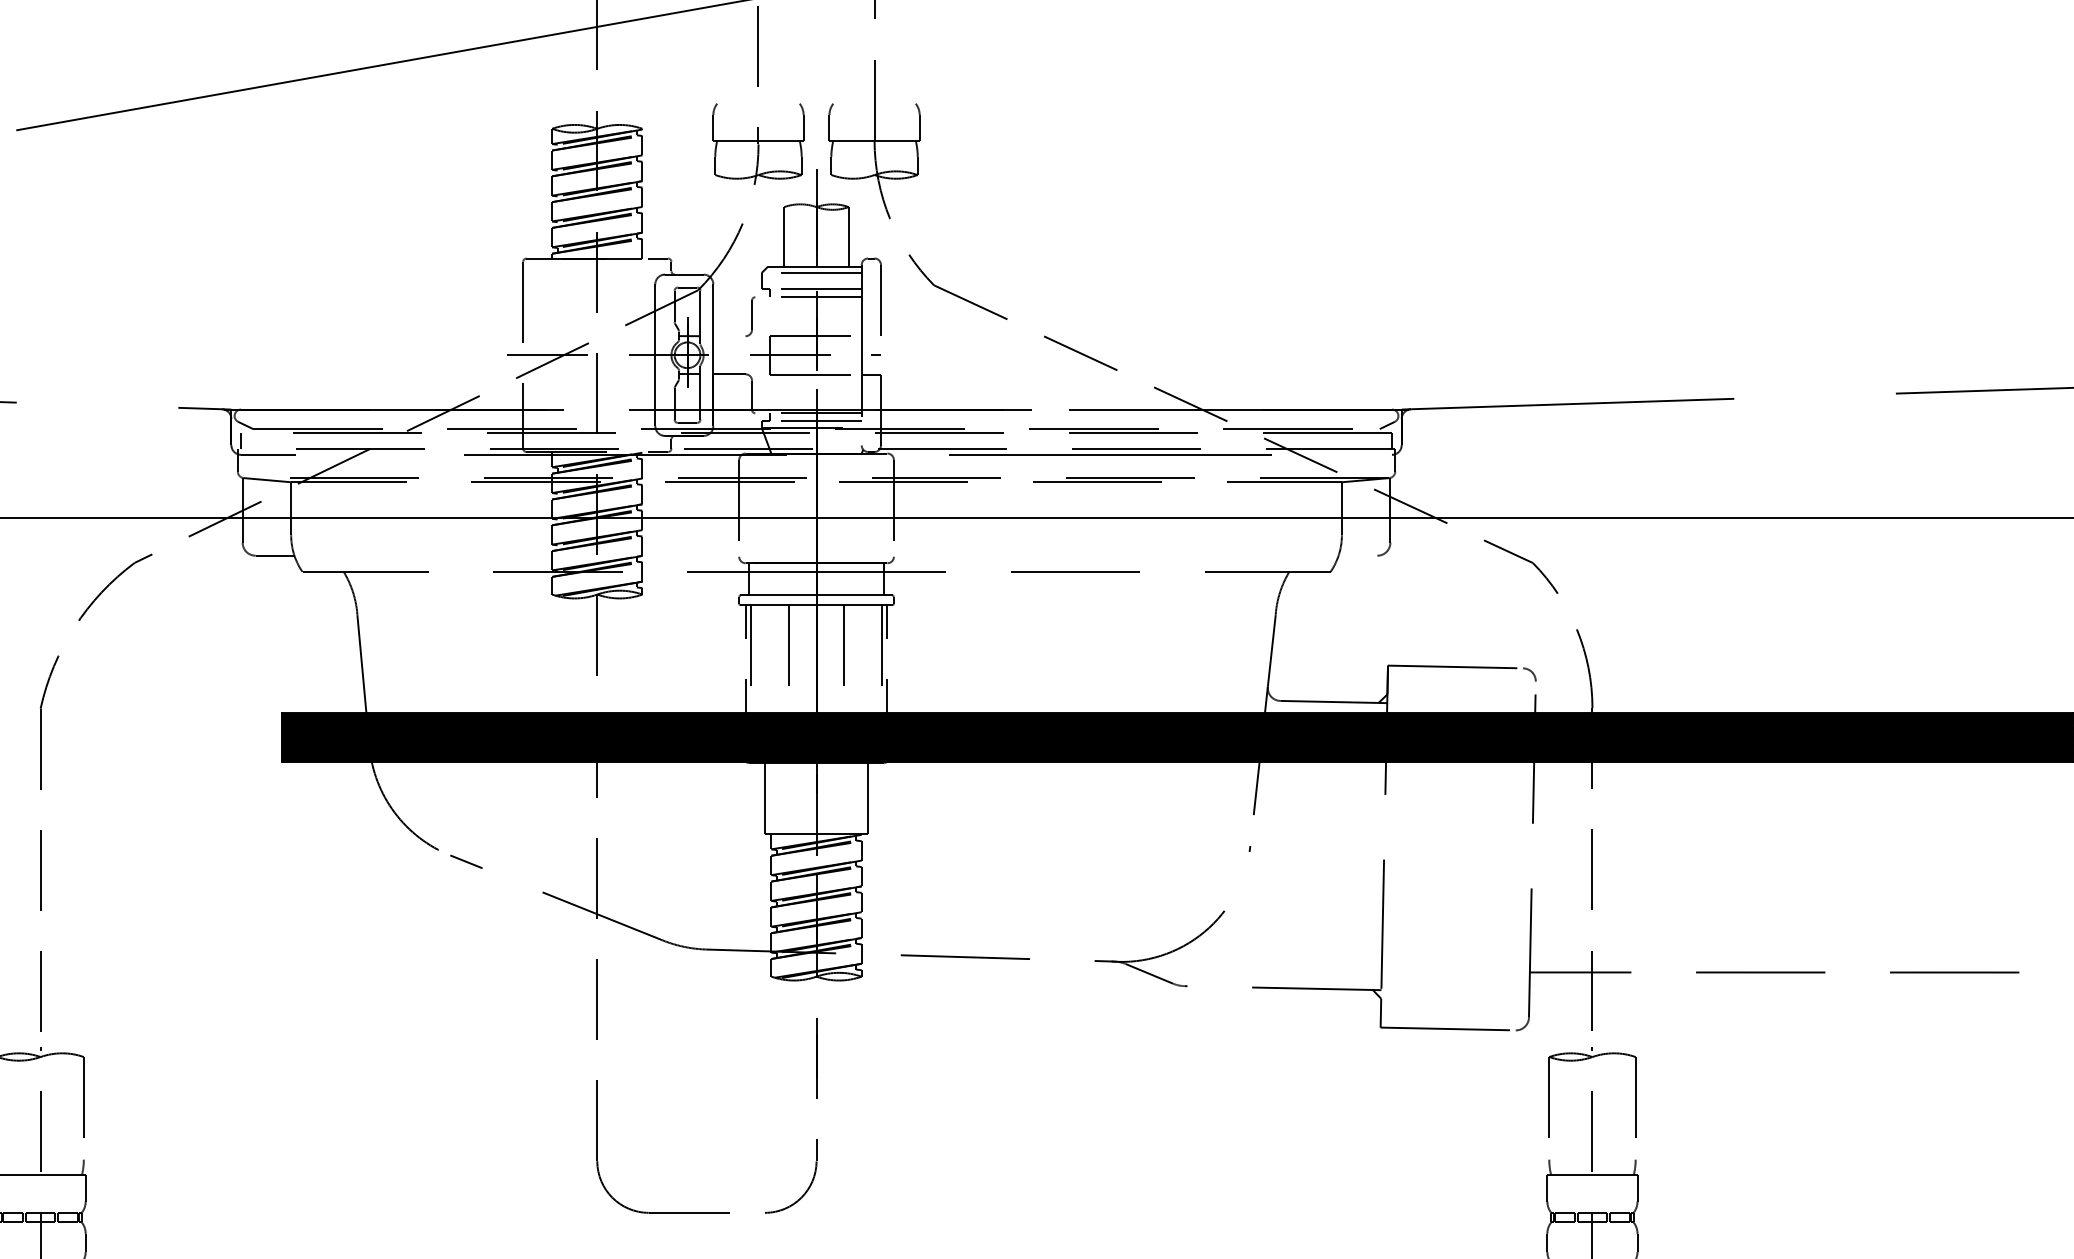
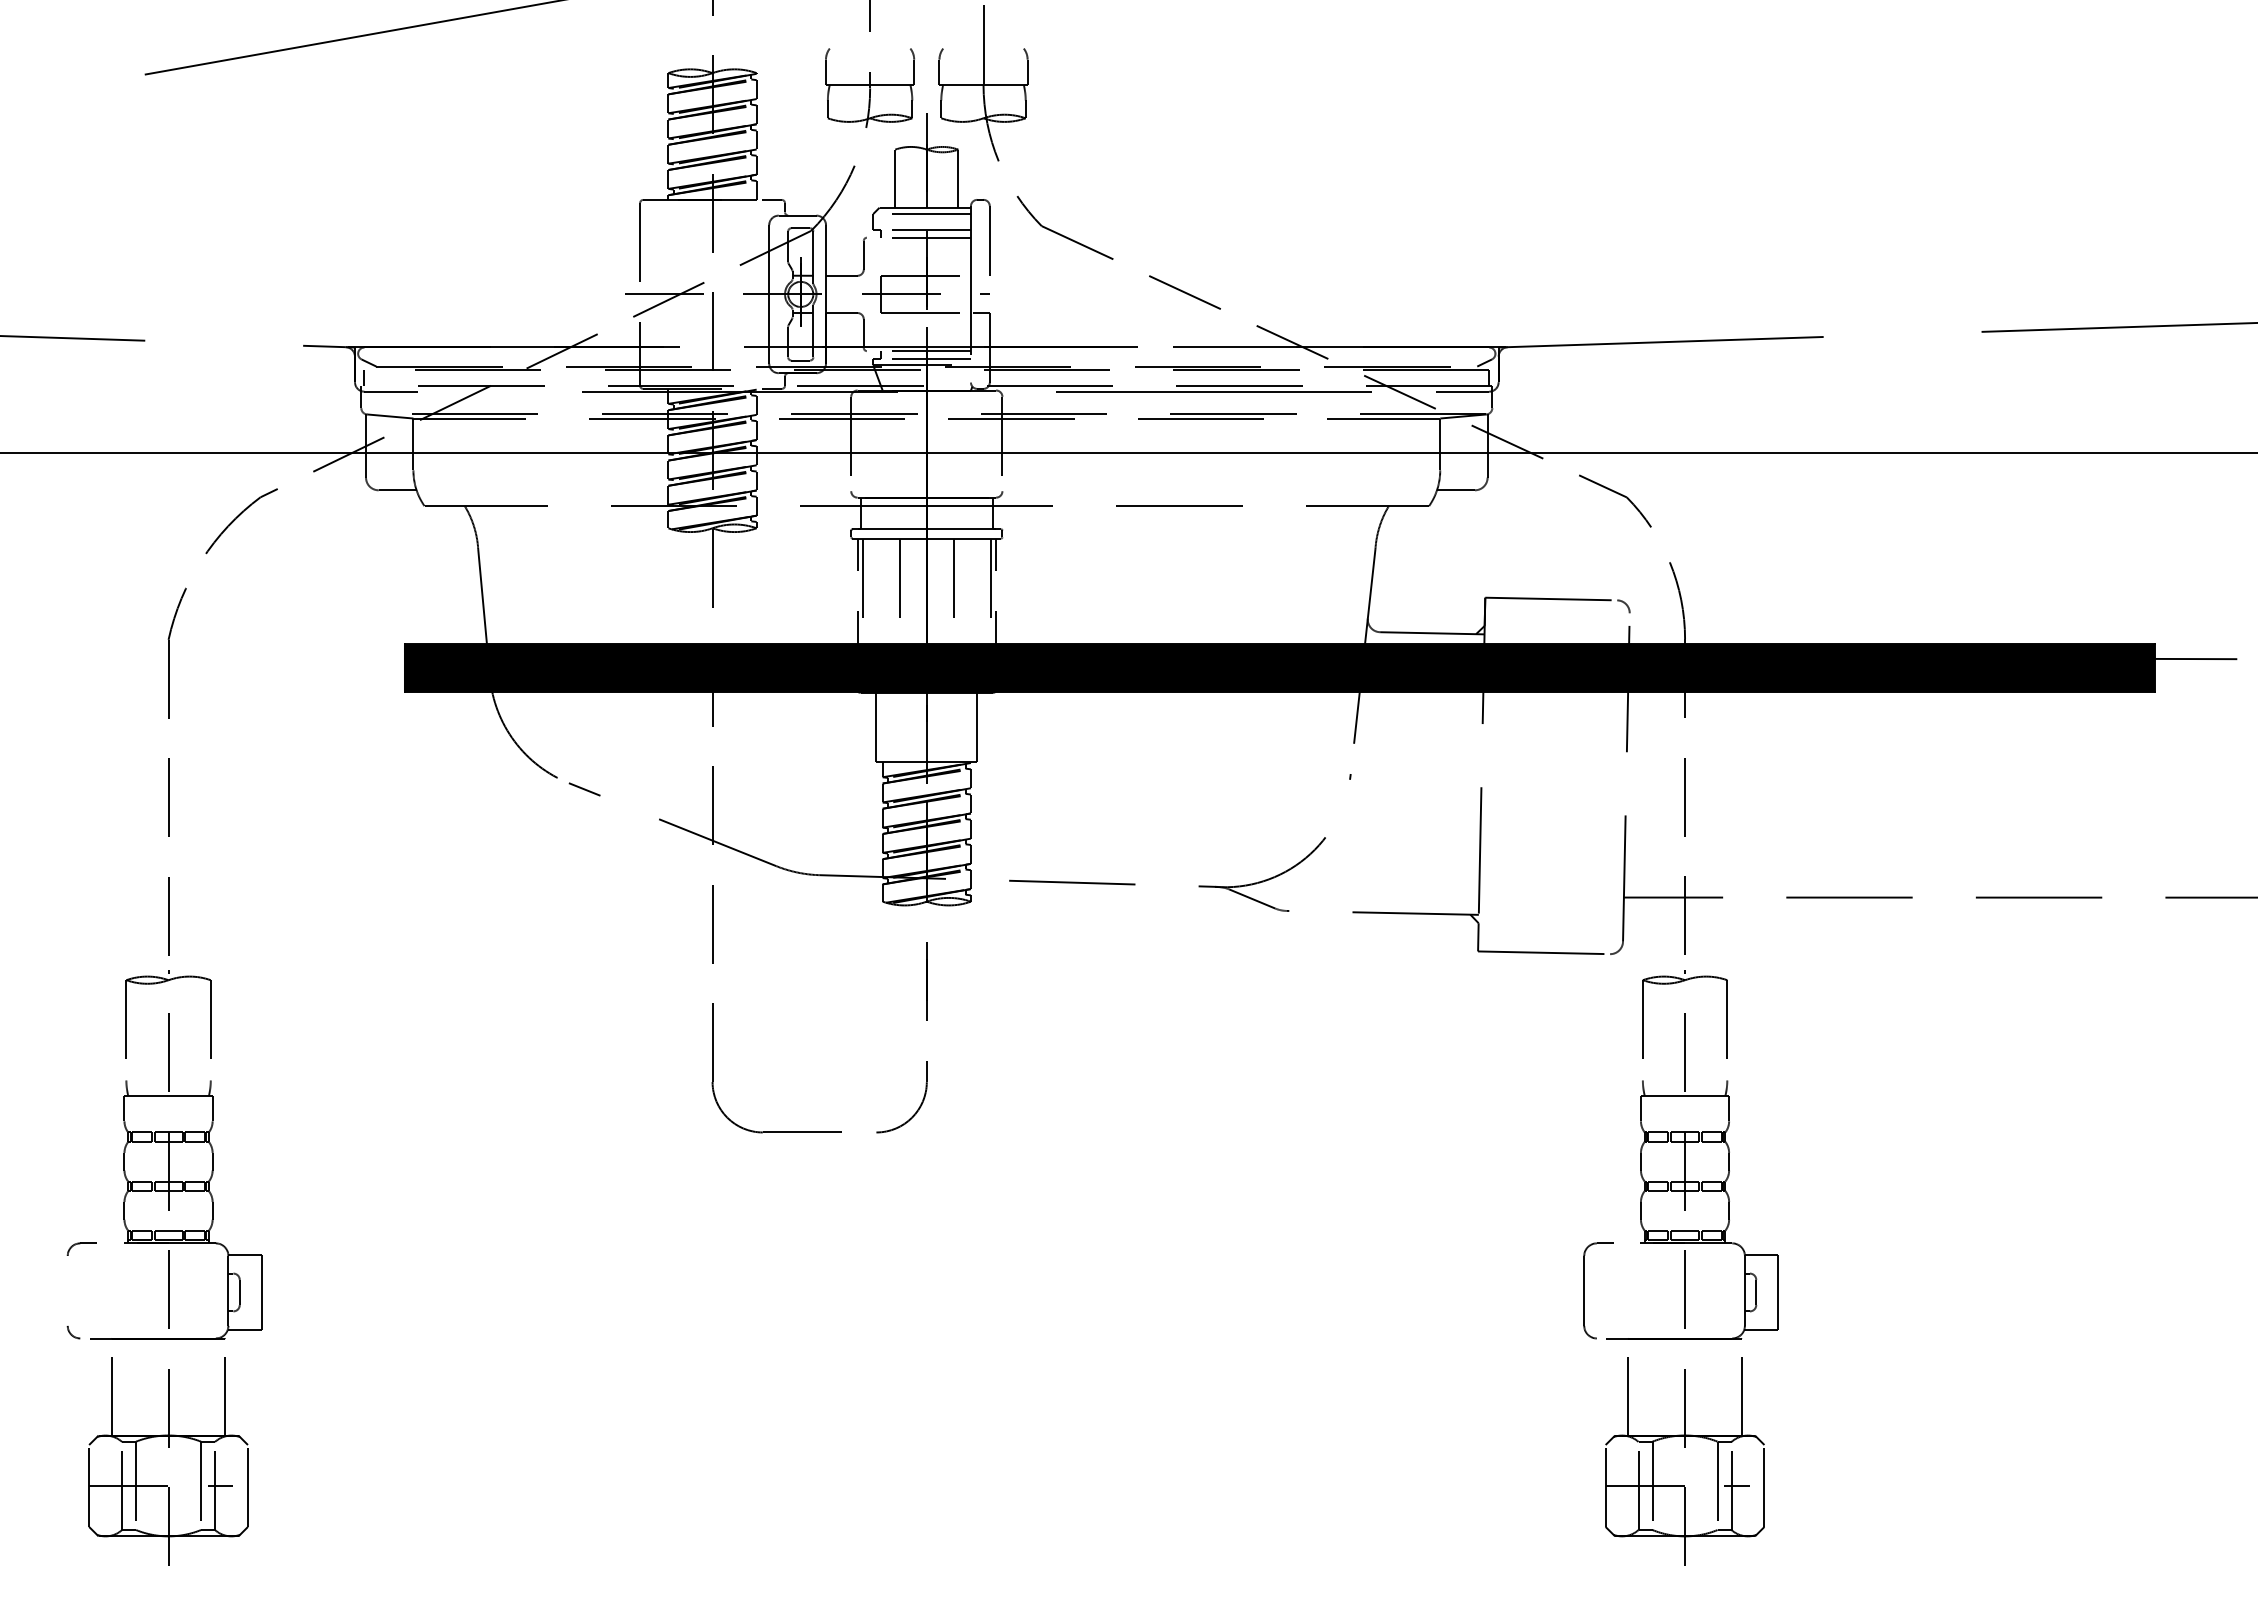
line: (729, 335) -> (841, 275), added
line: (1364, 454) -> (1462, 391), added
line: (1357, 555) -> (1455, 490), added

